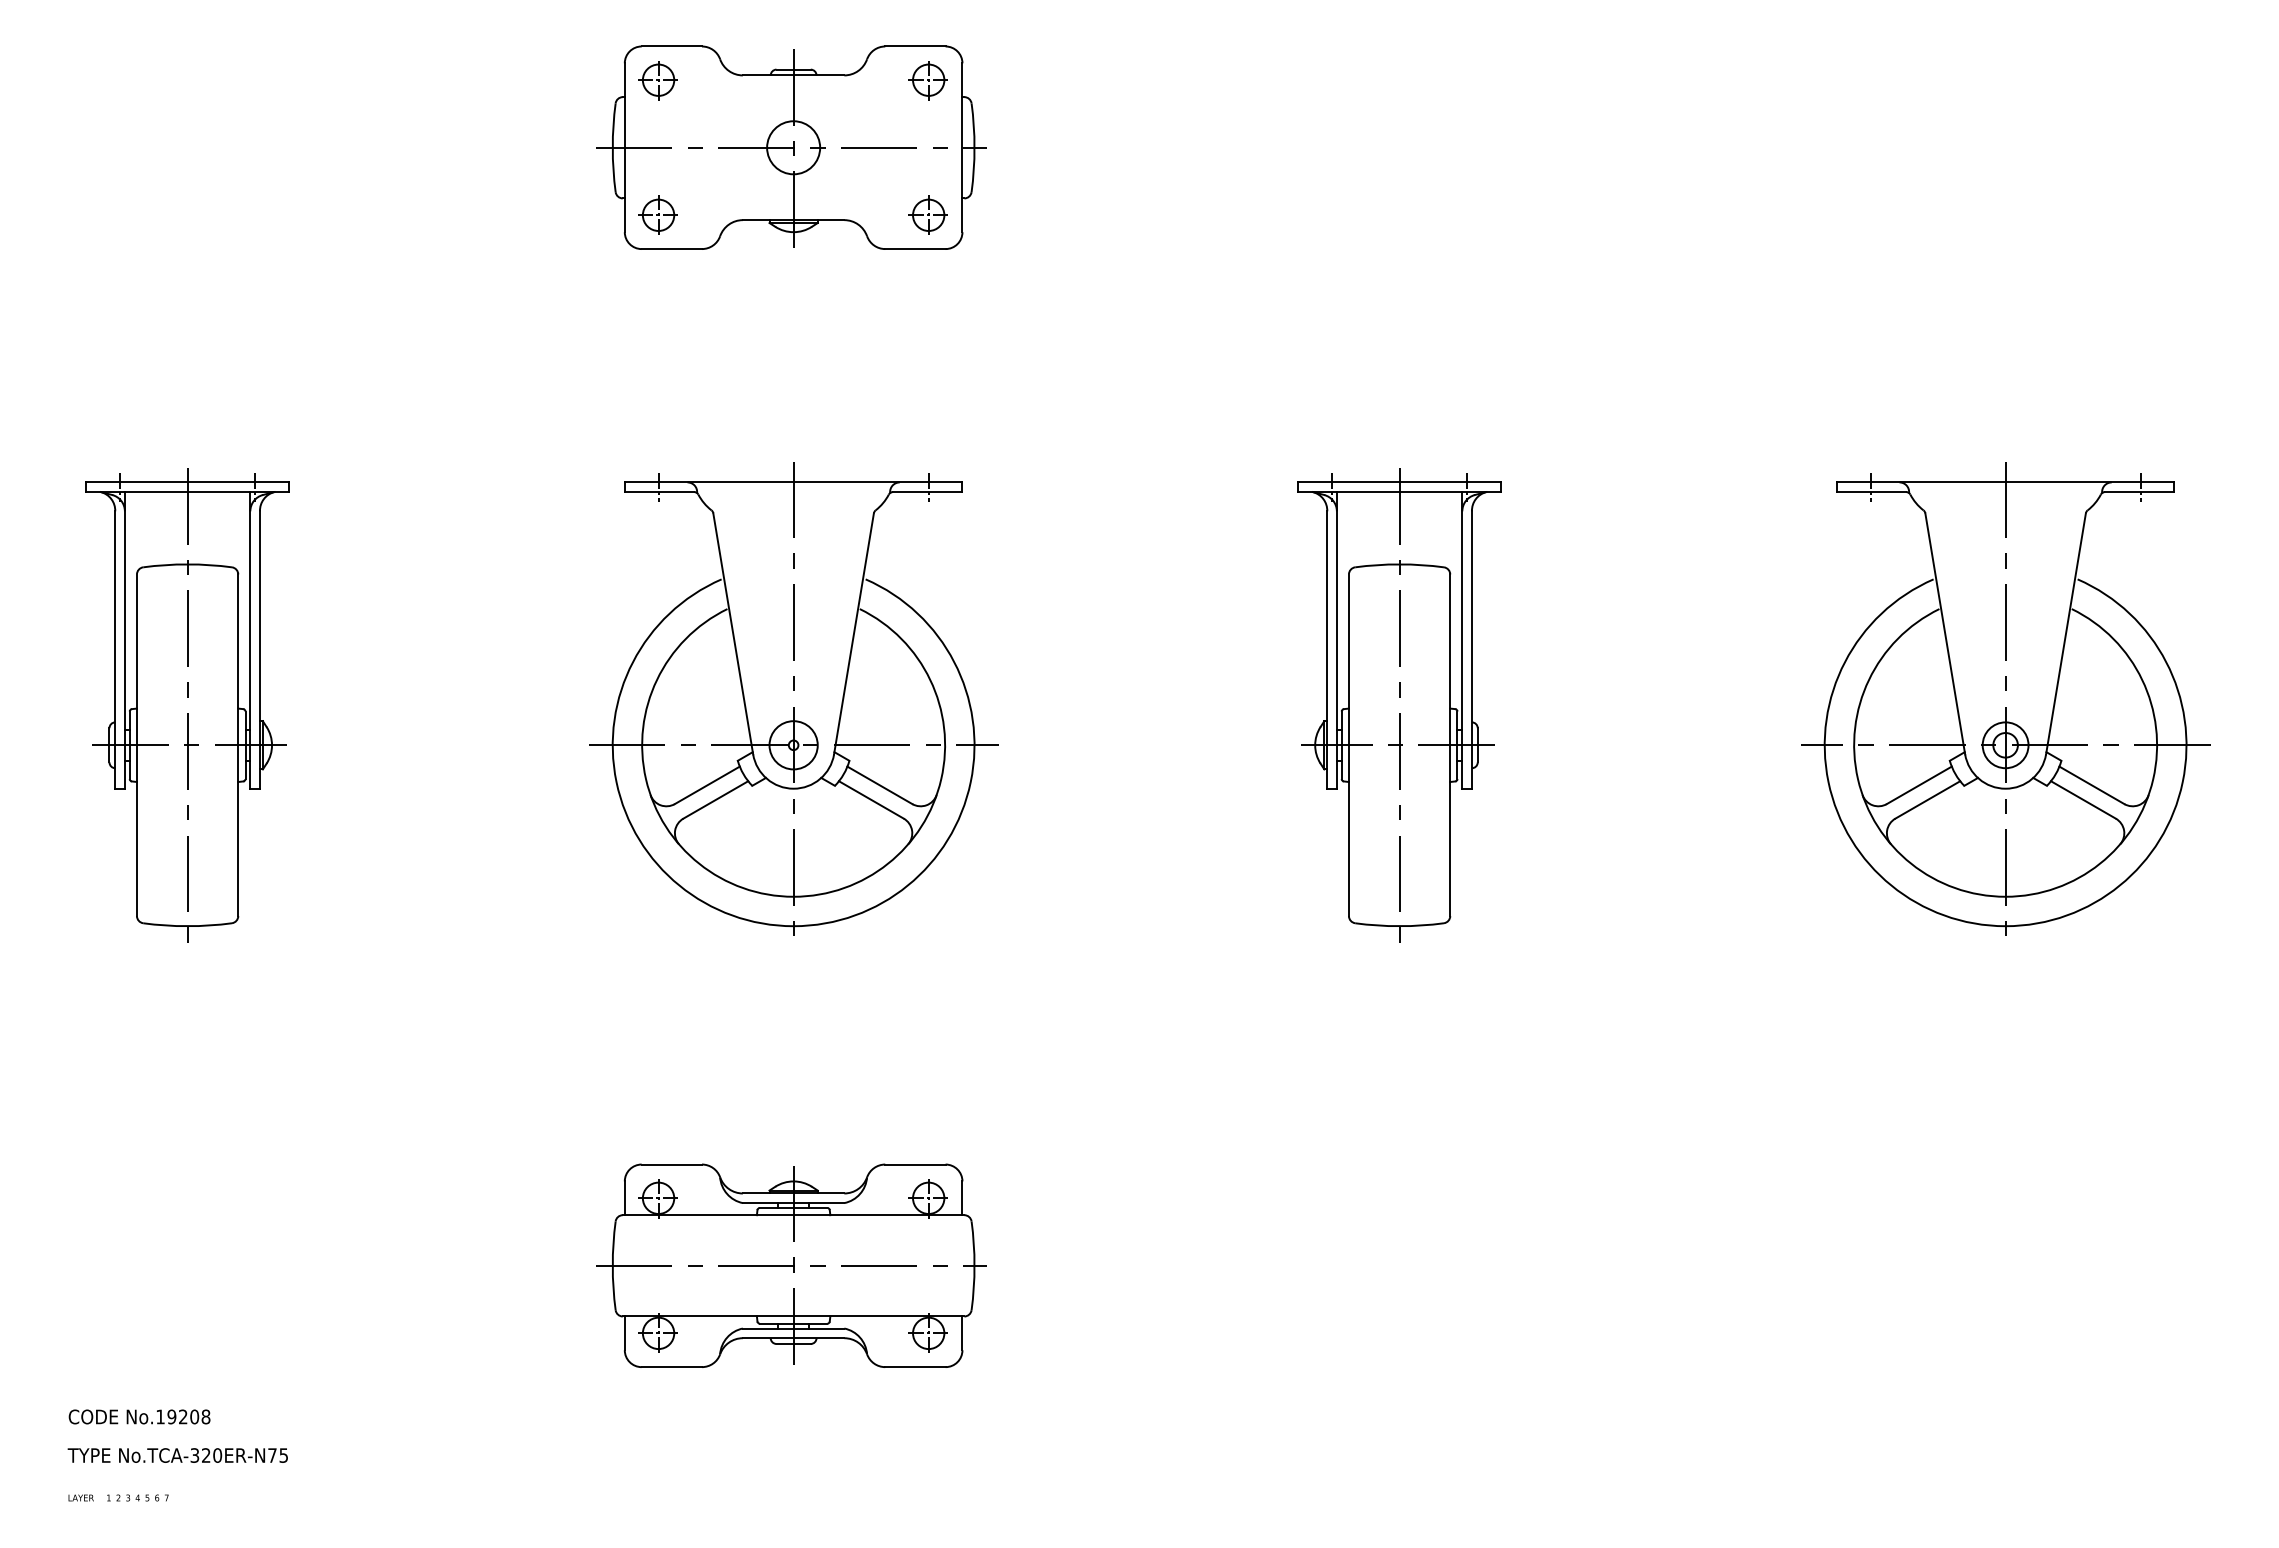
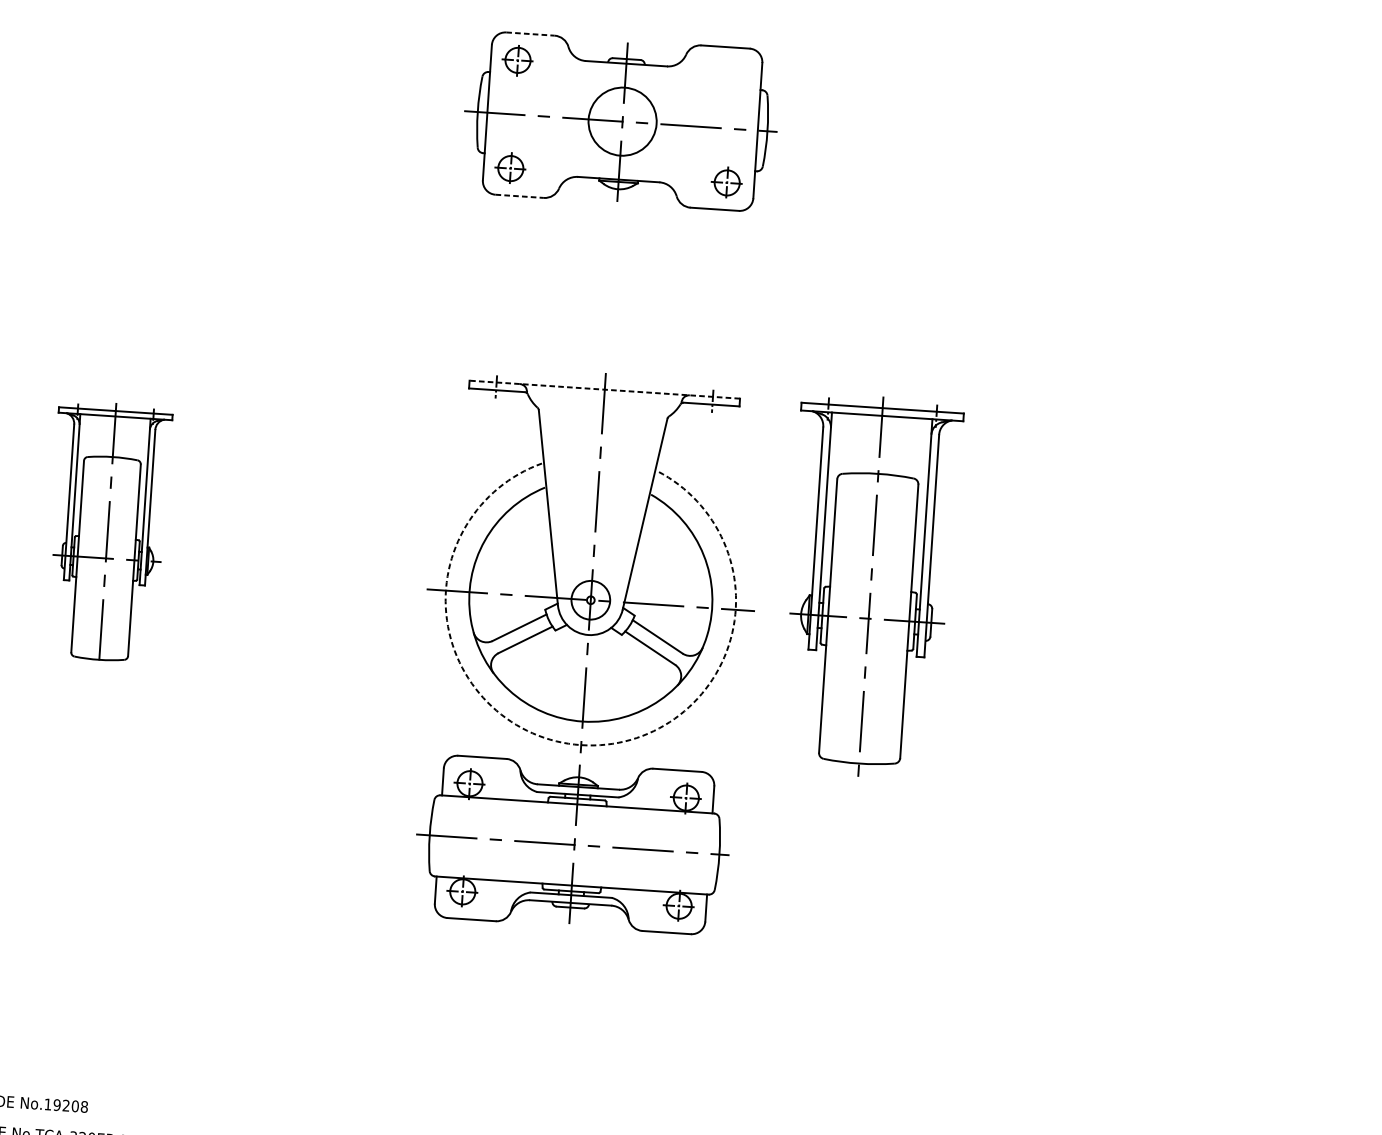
line: (672, 46) -> (530, 34), solid -> dashed
part: (927, 80) -> (733, 74), removed
circle: (793, 147) -> (622, 121), size x1.6
line: (672, 249) -> (520, 196), solid -> dashed
line: (793, 482) -> (604, 389), solid -> dashed
part: (187, 705) -> (107, 536), size x0.7
part: (1399, 705) -> (870, 586), moved
arc: (793, 926) -> (581, 745), solid -> dashed
part: (791, 1265) -> (572, 844), moved

